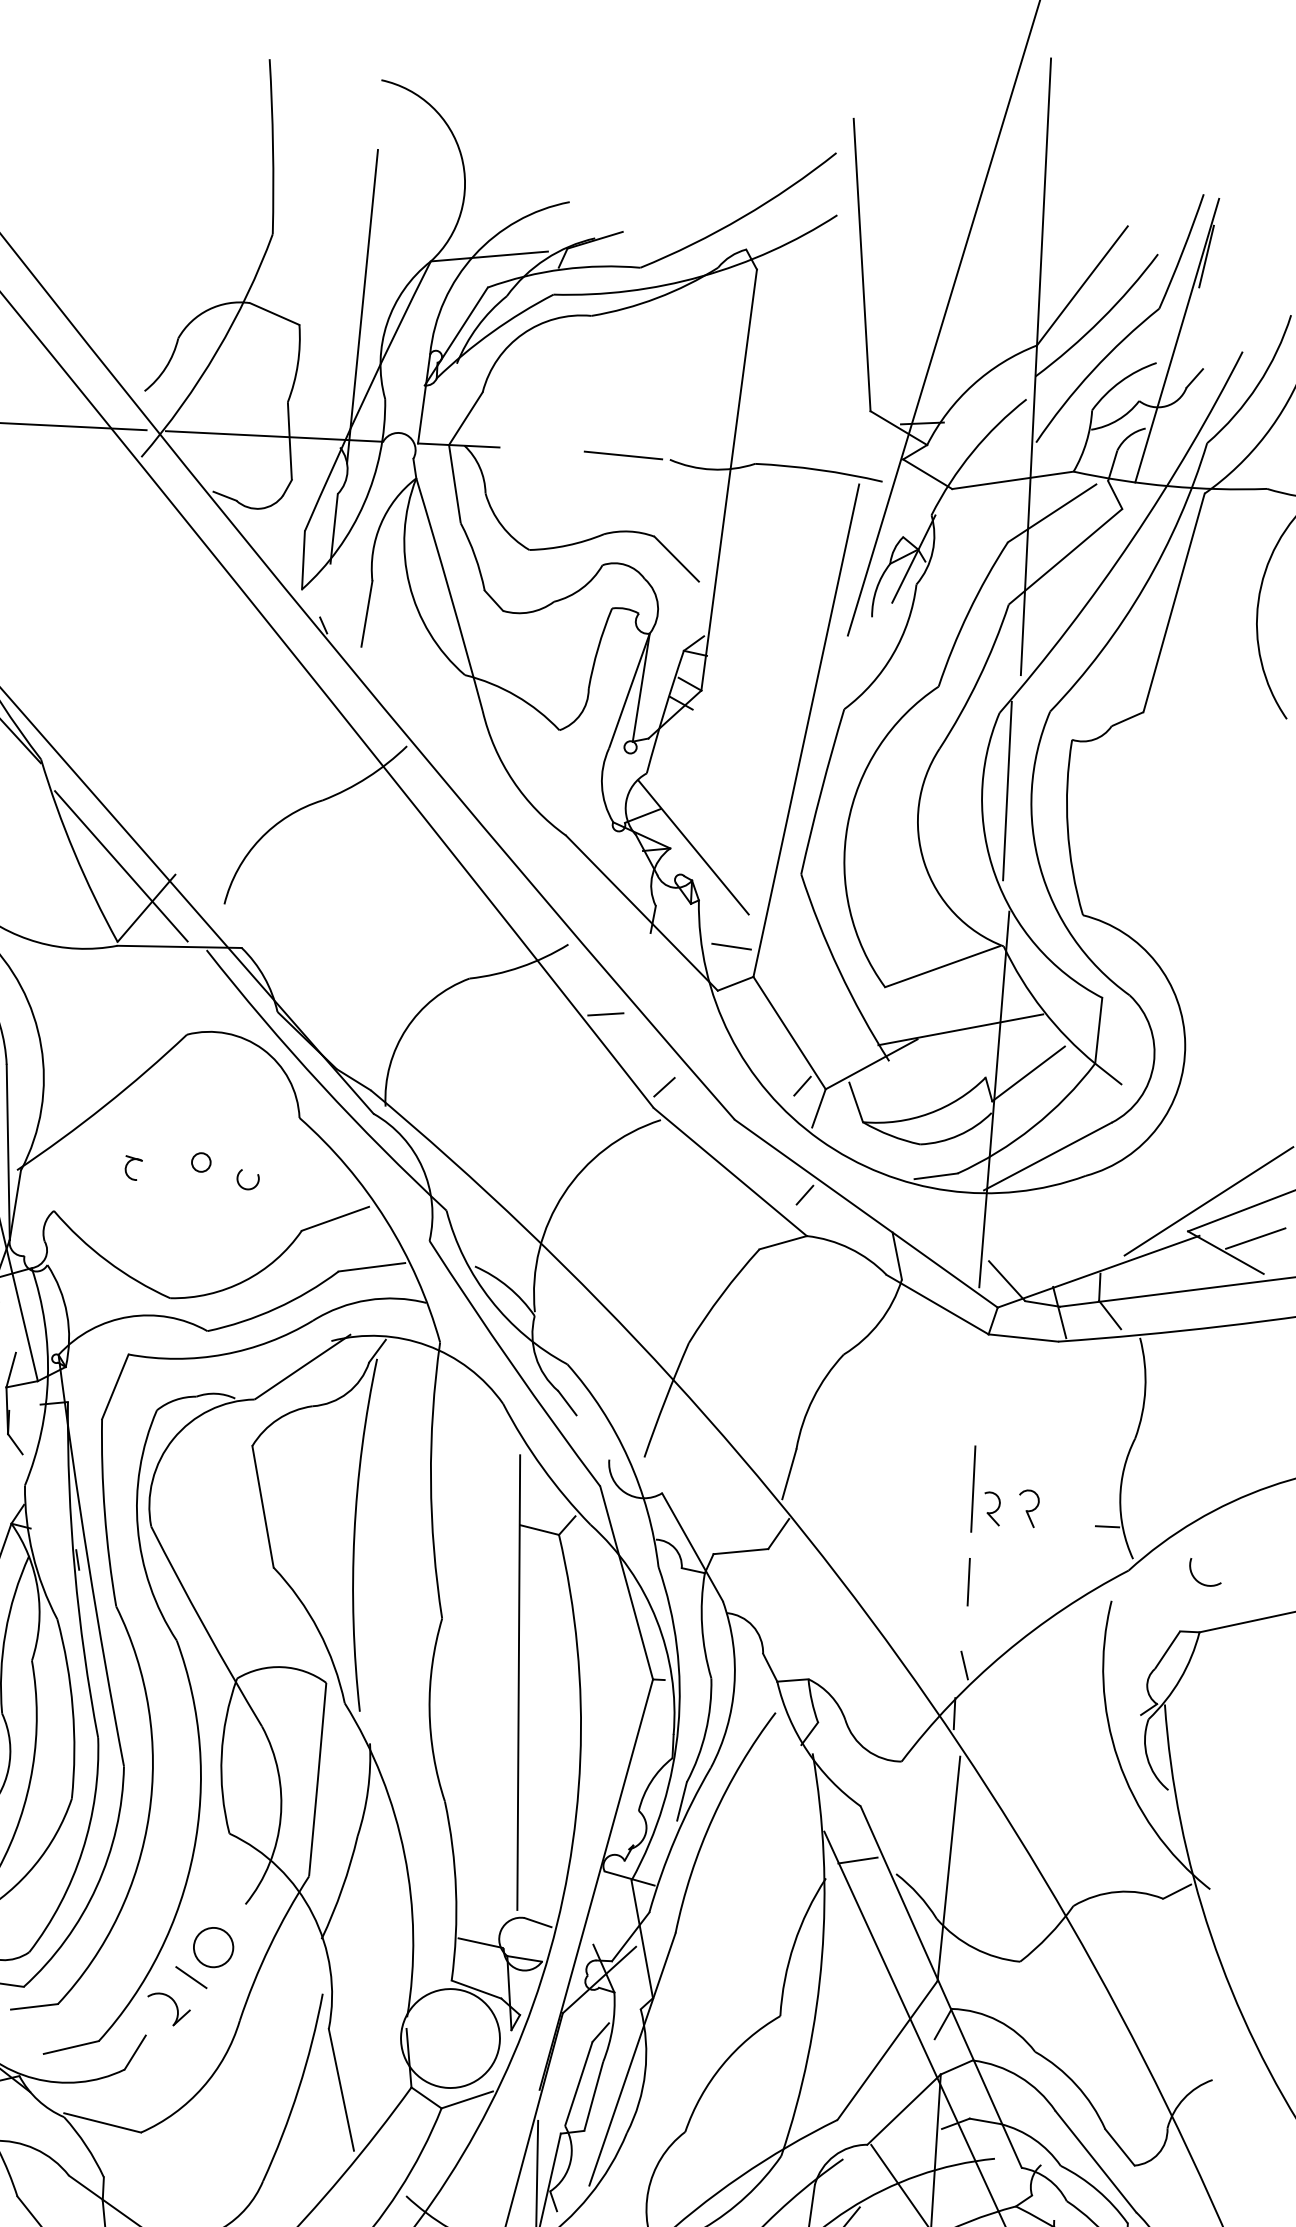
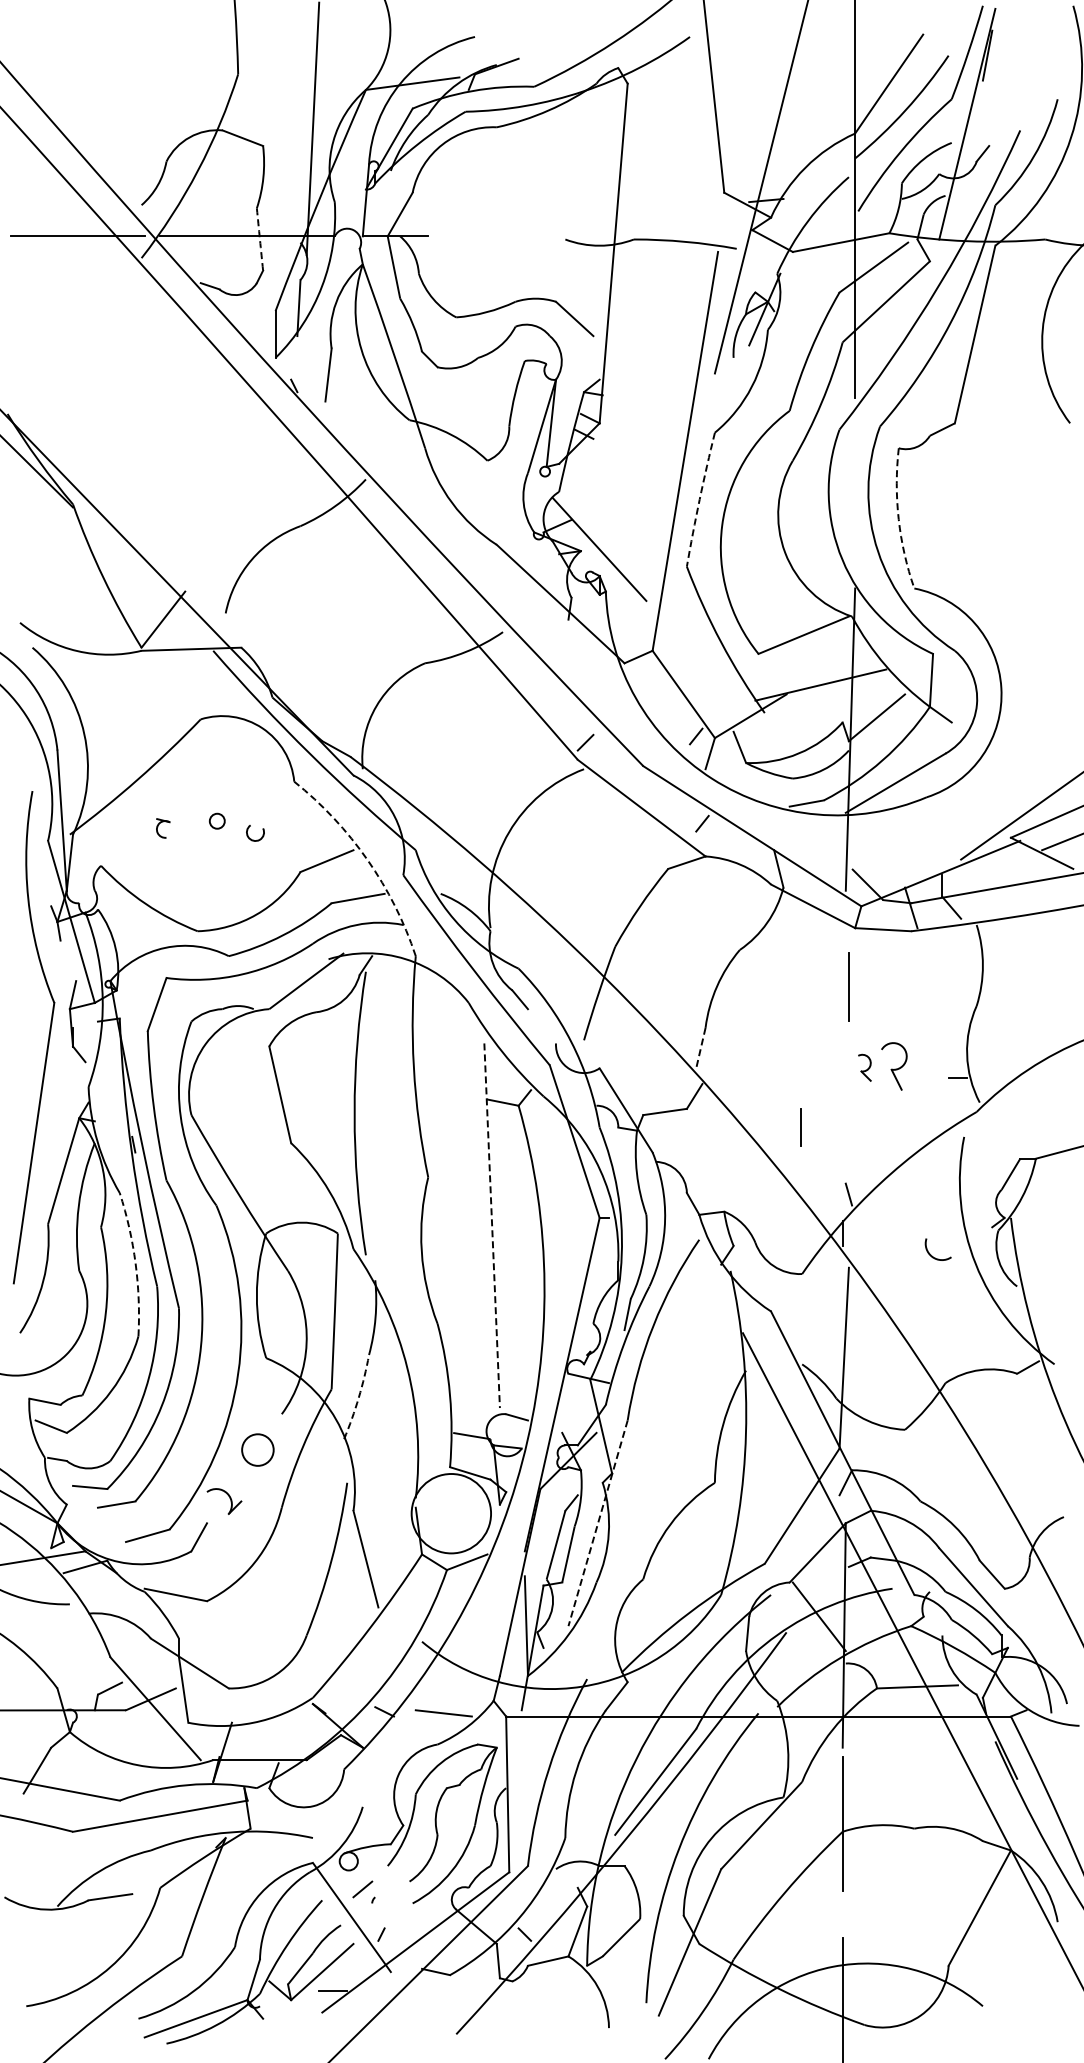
arc: (289, 441) -> (259, 239), solid -> dashed
line: (622, 454) -> (527, 237), removed
line: (1006, 790) -> (848, 491), removed
arc: (821, 791) -> (699, 499), solid -> dashed
arc: (1067, 828) -> (898, 519), solid -> dashed
line: (121, 865) -> (141, 586), removed
line: (731, 946) -> (633, 627), removed
line: (605, 1014) -> (535, 686), removed
arc: (385, 1220) -> (367, 860), solid -> dashed
line: (788, 1474) -> (700, 1048), solid -> dashed
line: (972, 1488) -> (848, 986), moved
part: (1028, 1507) -> (893, 1065), size x1.6
arc: (1196, 1578) -> (931, 1254), moved
line: (968, 1582) -> (800, 1127), moved
line: (519, 1683) -> (492, 1226), solid -> dashed
arc: (72, 1707) -> (135, 1263), solid -> dashed
line: (857, 1859) -> (770, 1354), removed
arc: (341, 1888) -> (358, 1397), solid -> dashed
line: (190, 1976) -> (240, 1474), removed
line: (631, 2059) -> (597, 1523), solid -> dashed

